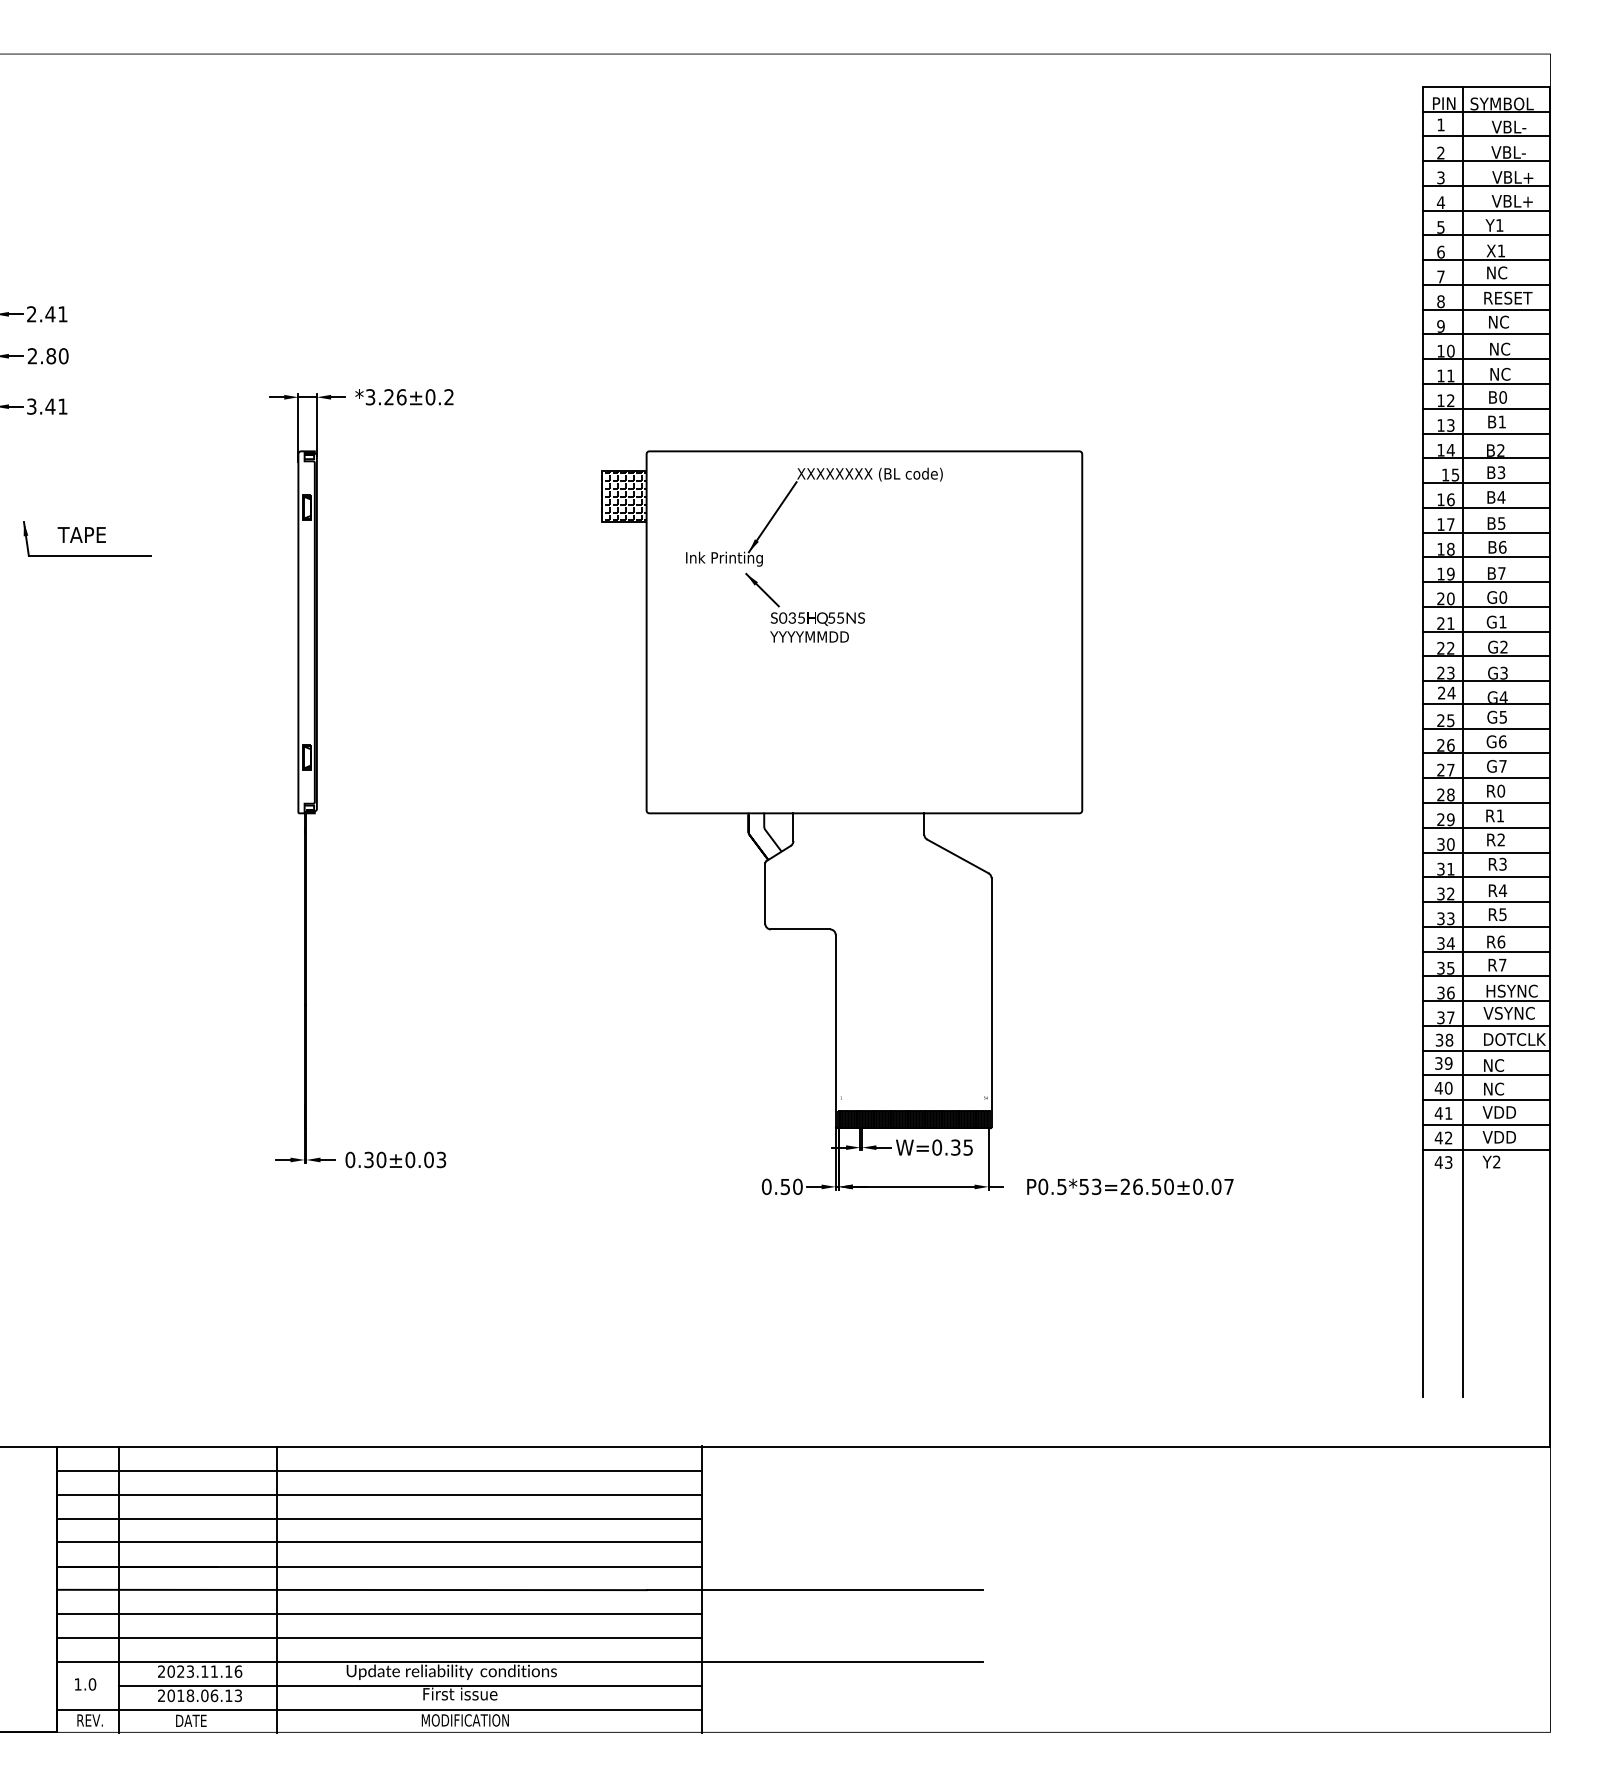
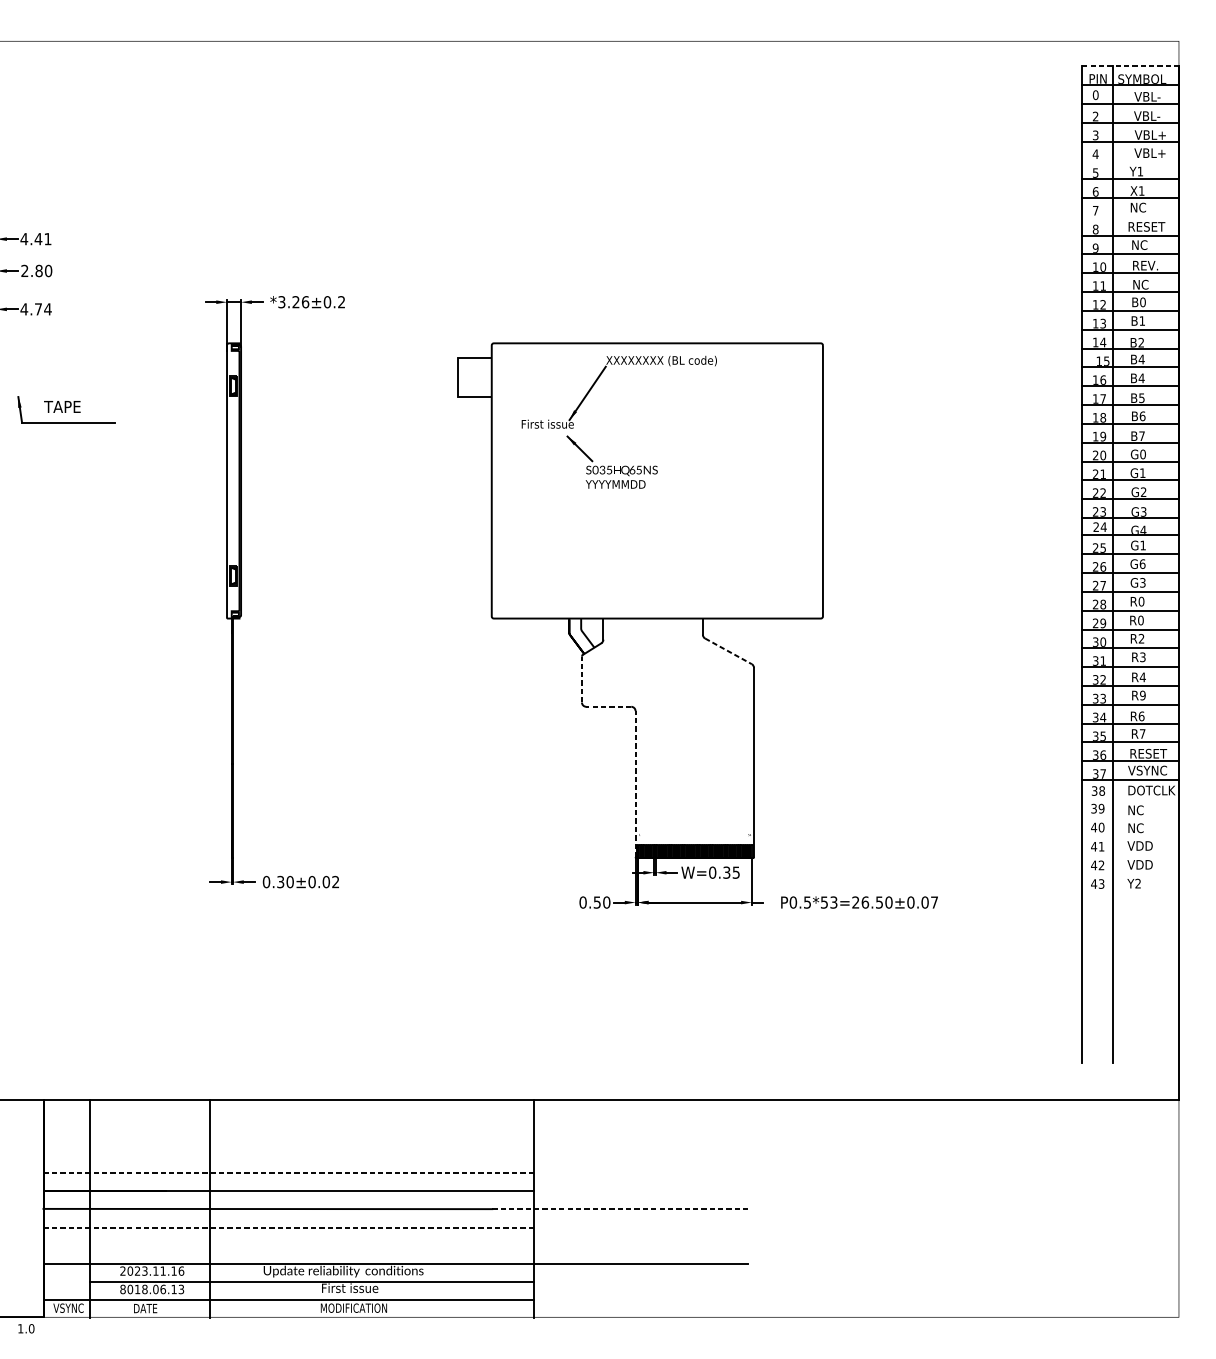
line: (1486, 86) -> (1130, 65), solid -> dashed
text: (1440, 124) -> (1095, 94), 1 -> 0
line: (1486, 210) -> (1130, 160), removed
line: (1486, 284) -> (1130, 216), removed
text: (31, 314) -> (24, 239), 2.41 -> 4.41
text: (1506, 348) -> (1145, 265), NC -> REV.
text: (46, 406) -> (35, 309), 3.41 -> 4.74
text: (1501, 472) -> (1141, 359), B3 -> B4
hatch: (624, 495) -> (474, 376), removed
text: (724, 558) -> (550, 424), Ink Printing -> First issue
text: (831, 617) -> (632, 469), 5 -> 6
text: (1502, 717) -> (1142, 545), G5 -> G1
text: (1502, 765) -> (1142, 582), G7 -> G3
text: (1500, 815) -> (1140, 620), R1 -> R0
line: (958, 856) -> (728, 651), solid -> dashed
line: (765, 893) -> (582, 679), solid -> dashed
text: (1502, 914) -> (1142, 695), R5 -> R9
line: (800, 929) -> (608, 706), solid -> dashed
text: (1512, 990) -> (1150, 753), HSYNC -> RESET
line: (835, 1030) -> (635, 783), solid -> dashed
line: (1486, 1050) -> (1130, 798), removed
line: (1486, 1075) -> (1130, 817), removed
line: (1486, 1100) -> (1130, 836), removed
line: (1486, 1124) -> (1130, 855), removed
line: (1486, 1149) -> (1130, 874), removed
text: (441, 1160) -> (335, 882), 0.30±0.03 -> 0.30±0.02
line: (379, 1471) -> (288, 1118), removed
line: (379, 1494) -> (288, 1136), removed
line: (379, 1518) -> (288, 1154), removed
line: (379, 1542) -> (288, 1172), solid -> dashed
line: (815, 1590) -> (620, 1209), solid -> dashed
line: (379, 1614) -> (288, 1227), solid -> dashed
line: (379, 1637) -> (288, 1245), removed
text: (85, 1684) -> (26, 1328), moved
text: (161, 1695) -> (122, 1289), 2018.06.13 -> 8018.06.13
text: (89, 1720) -> (68, 1308), REV. -> VSYNC

